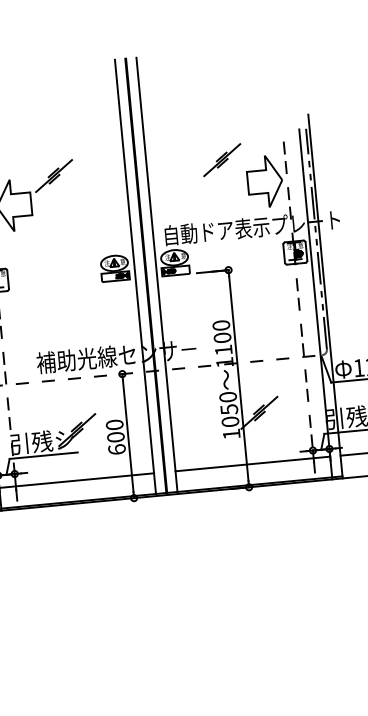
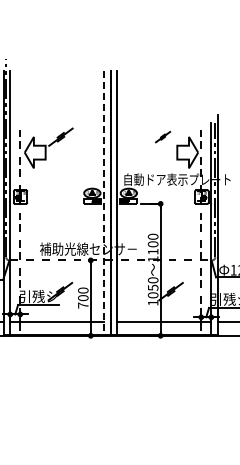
part: (221, 159) -> (162, 136), size x0.6
line: (135, 276) -> (104, 202), solid -> dashed
text: (117, 449) -> (83, 305), 600 -> 700

